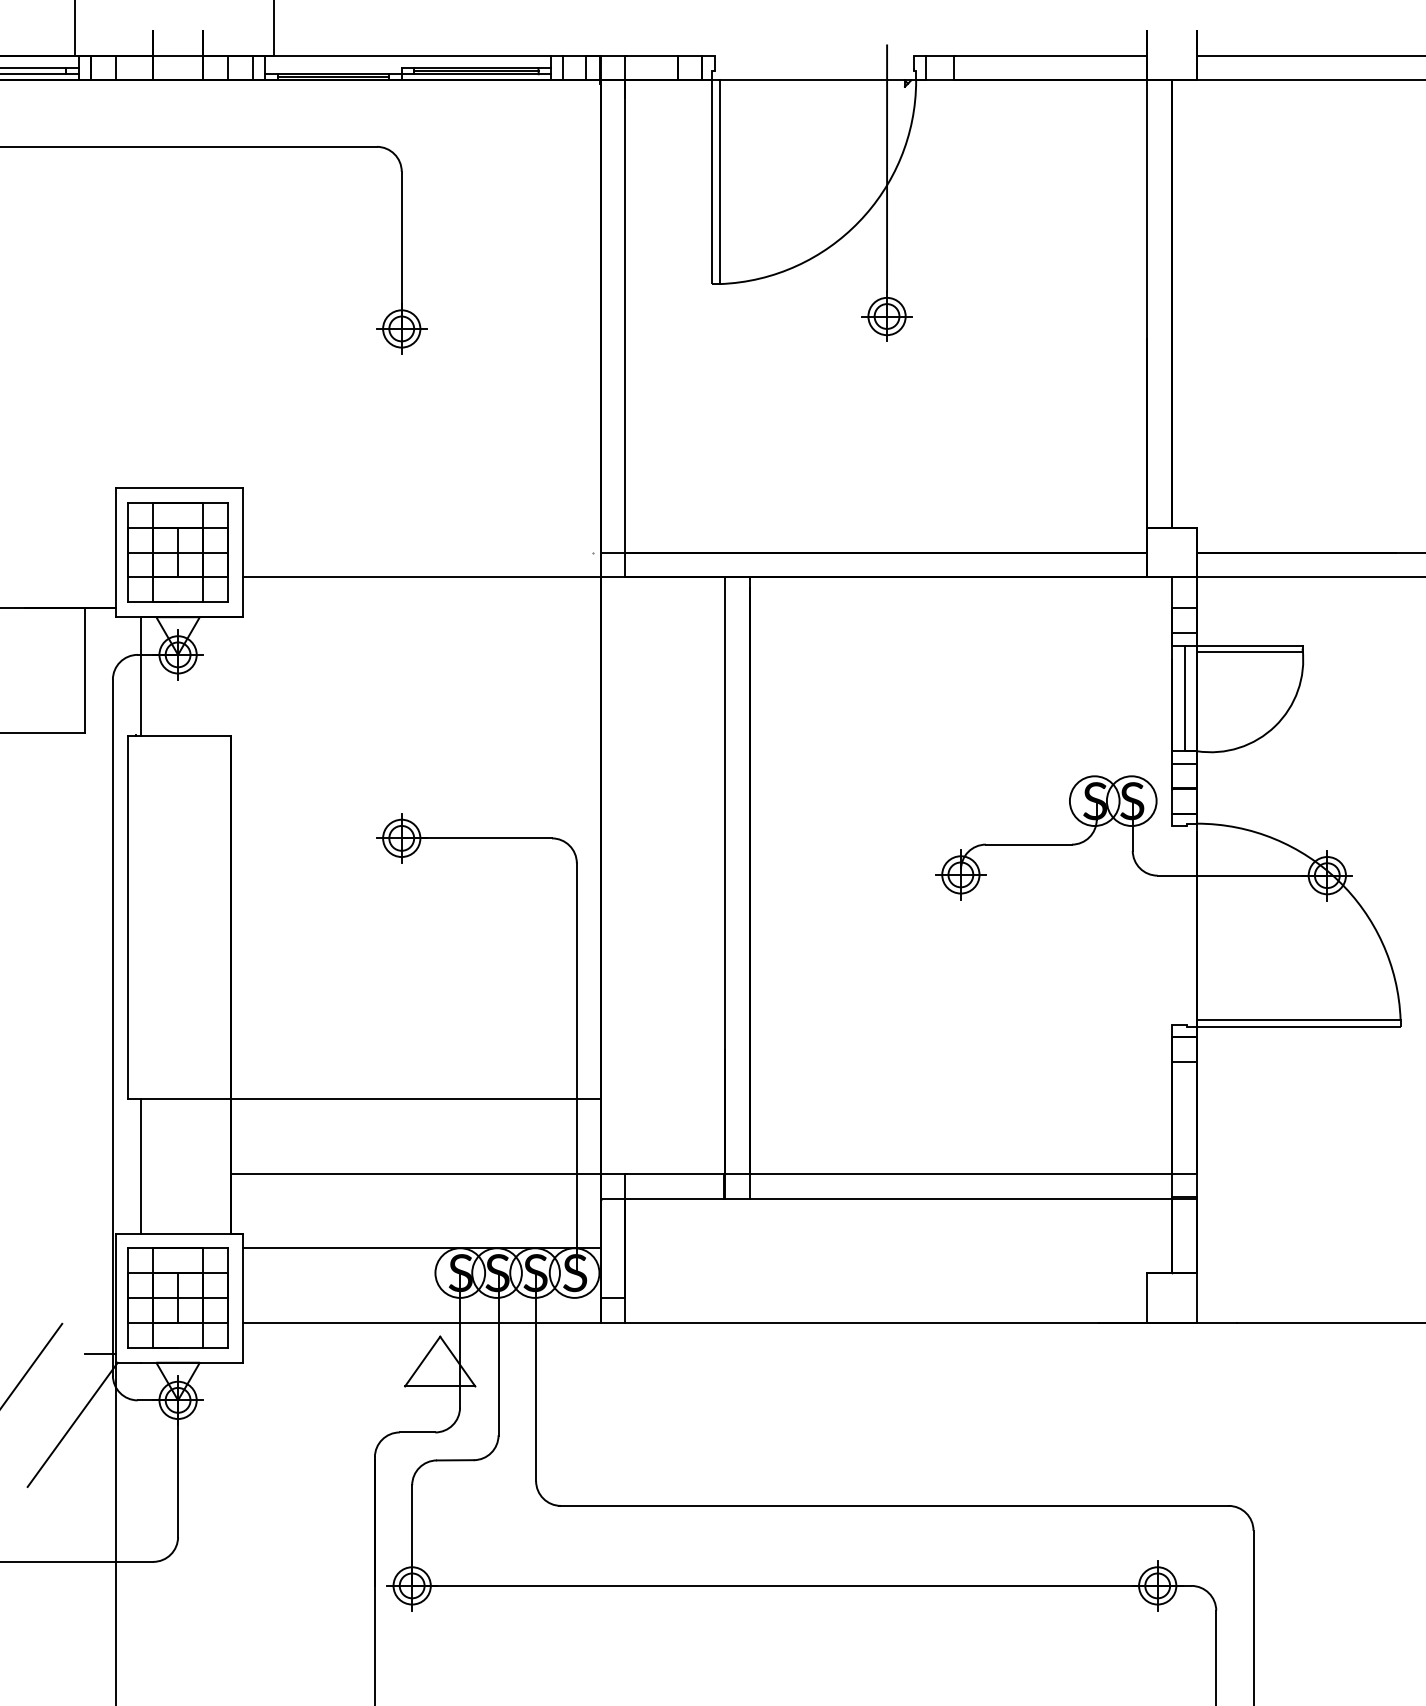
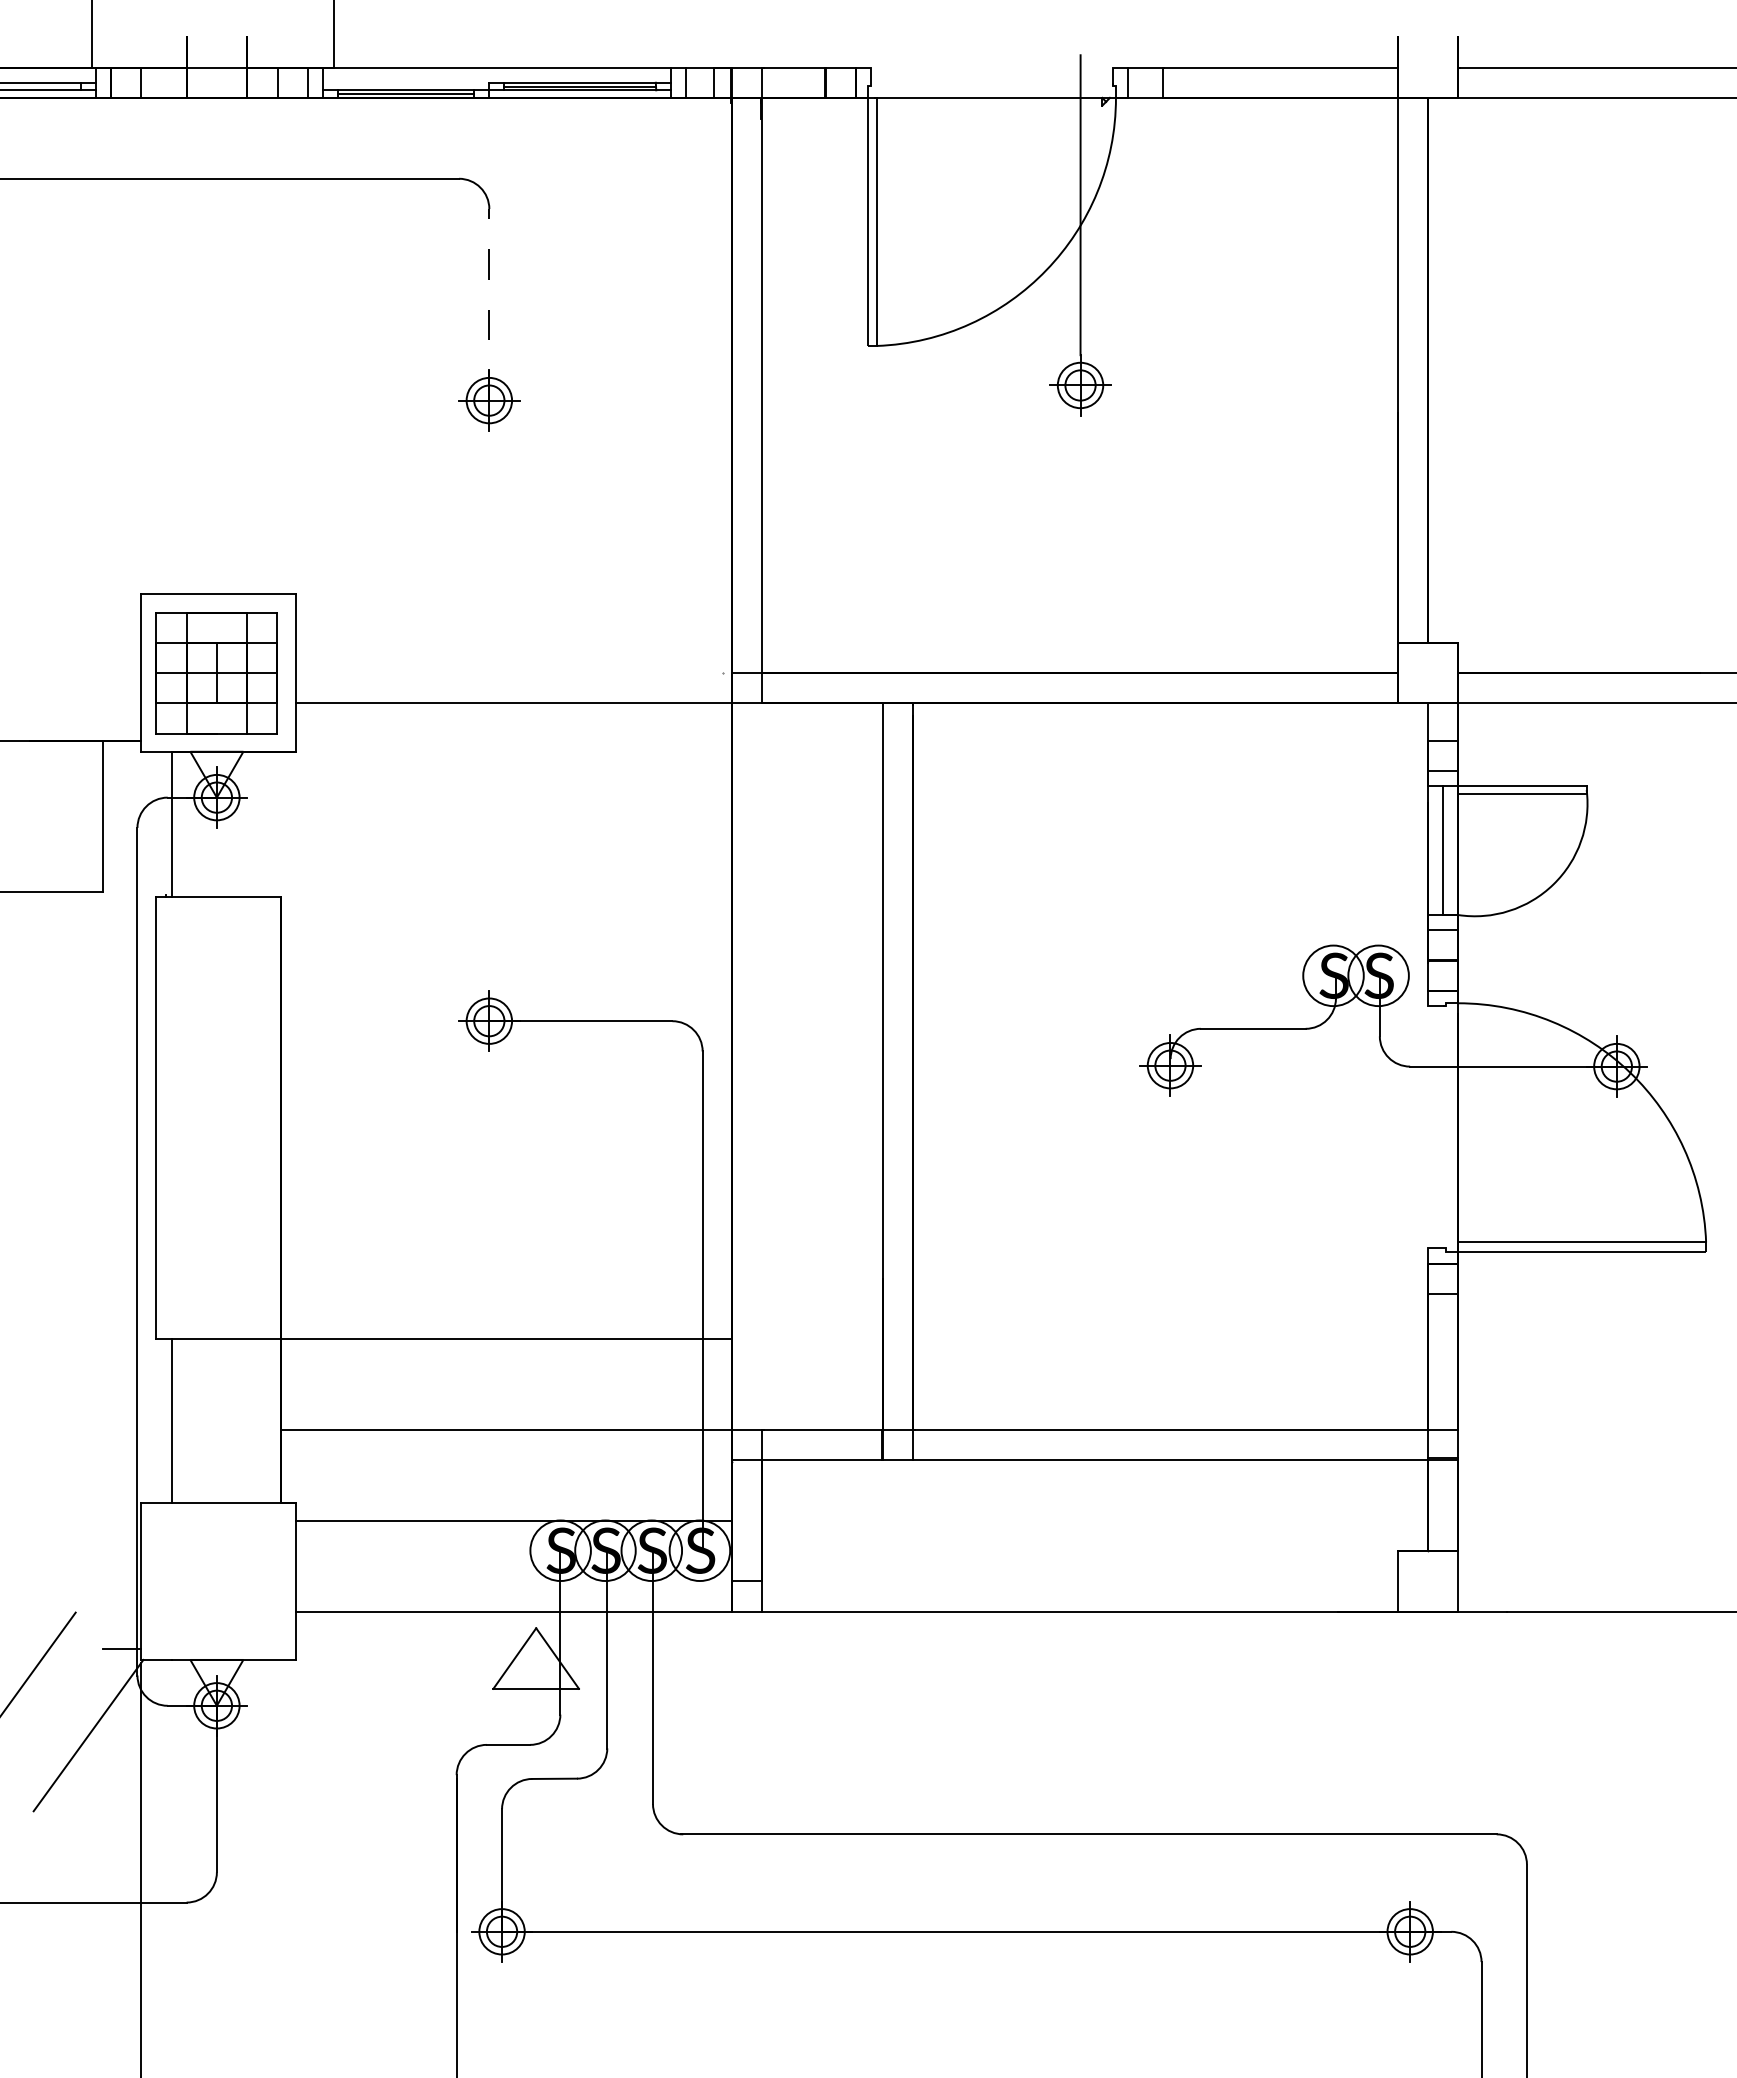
line: (401, 250) -> (489, 304), solid -> dashed
part: (177, 1298) -> (216, 1581), removed

